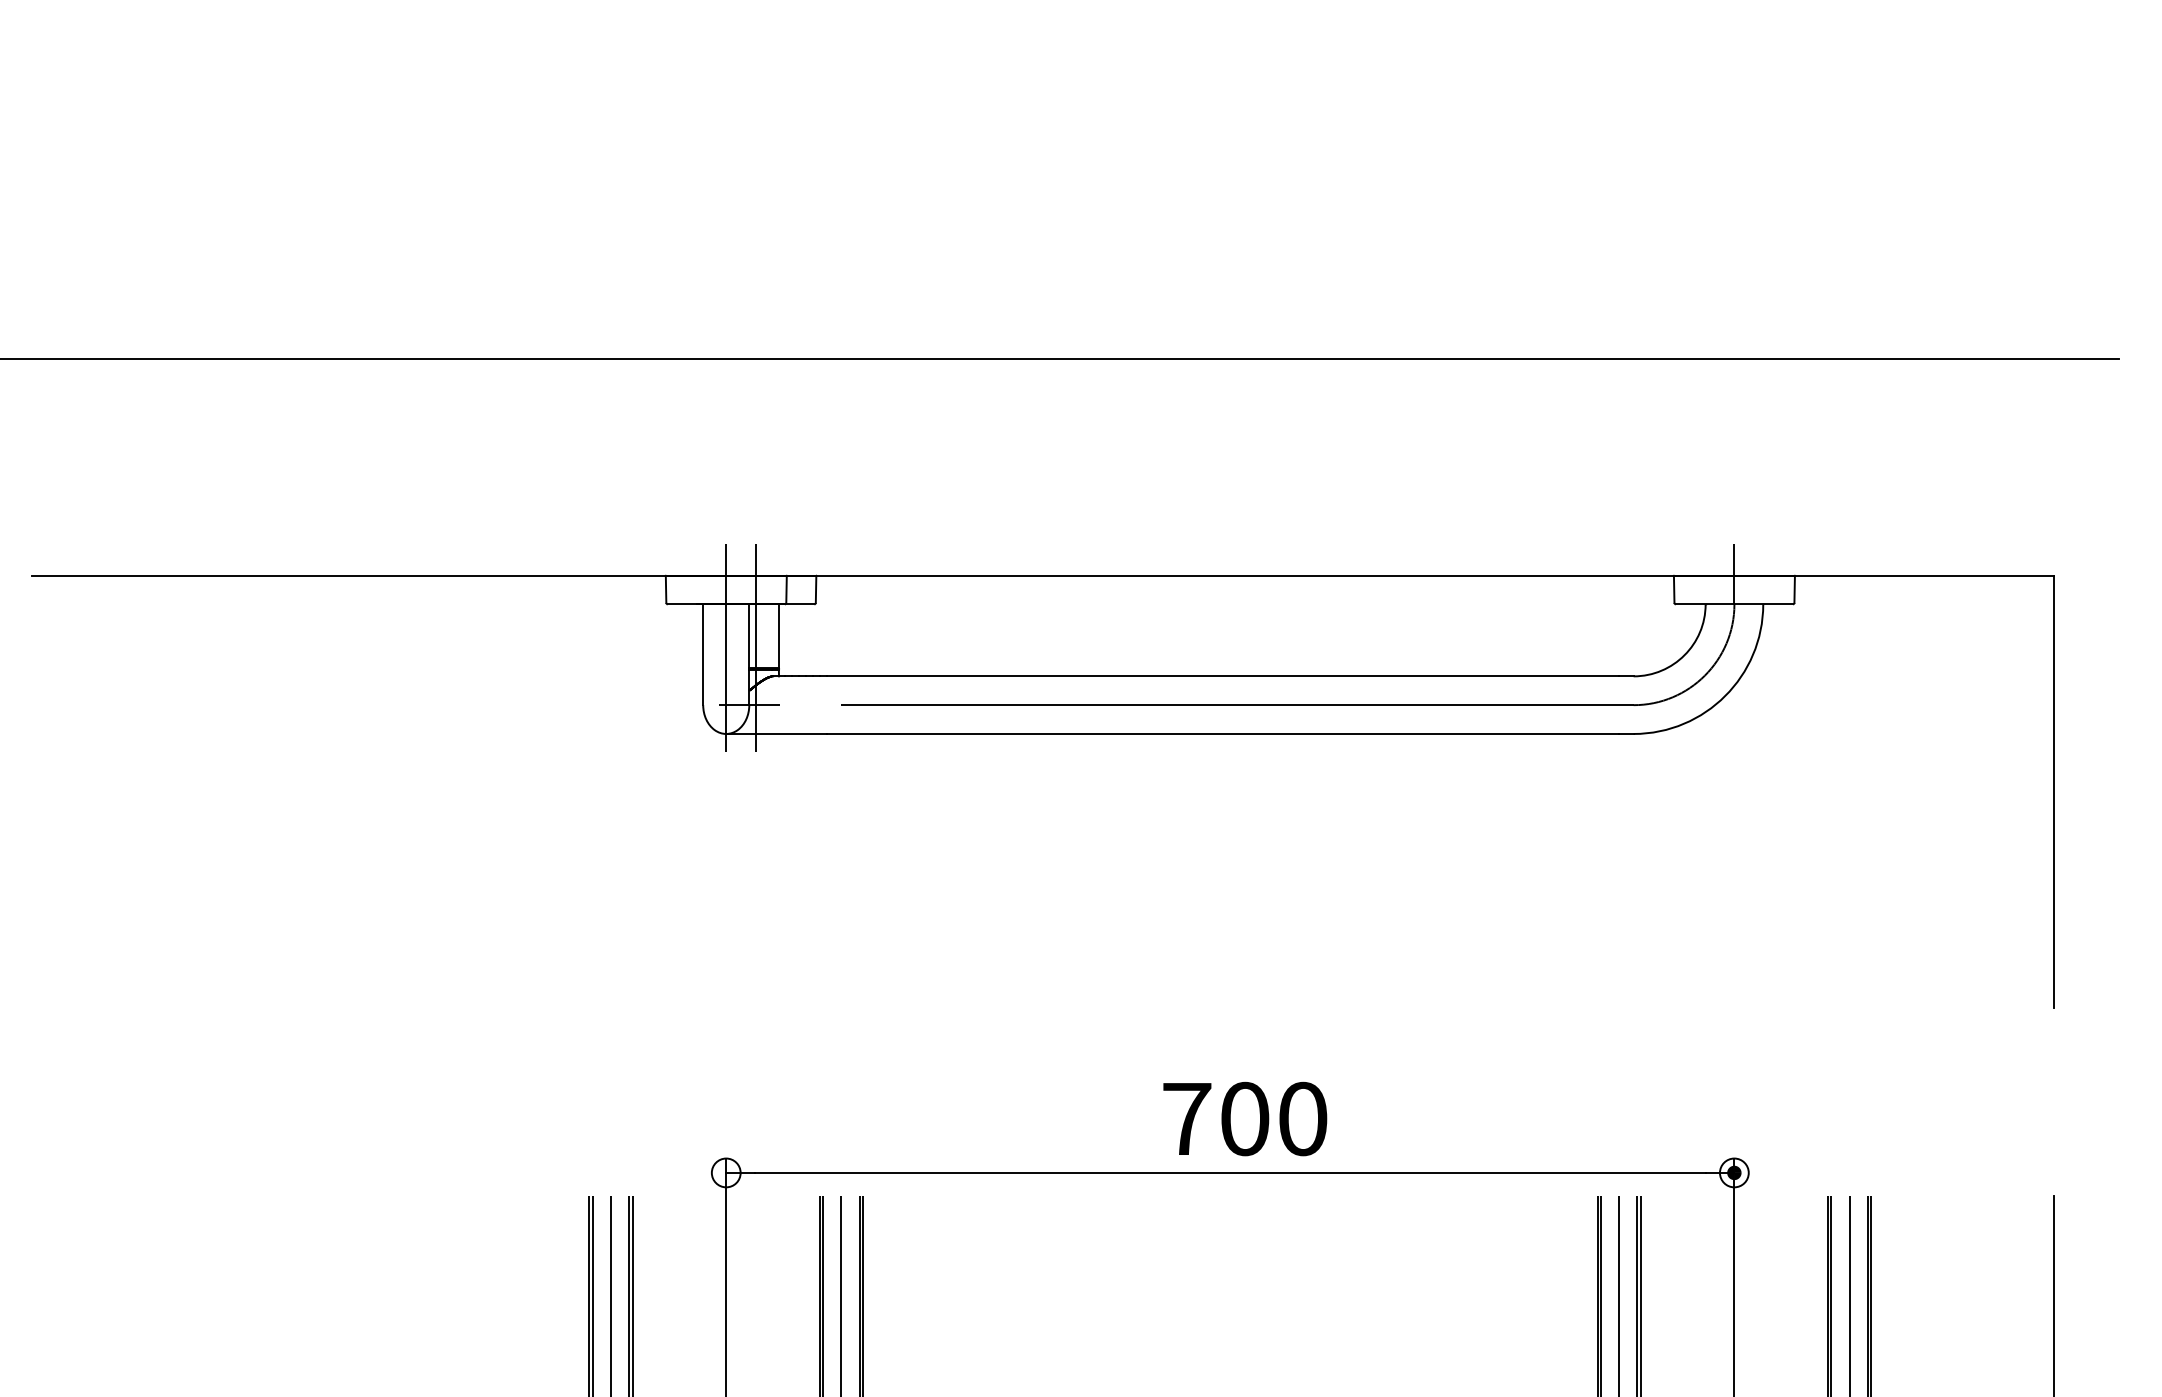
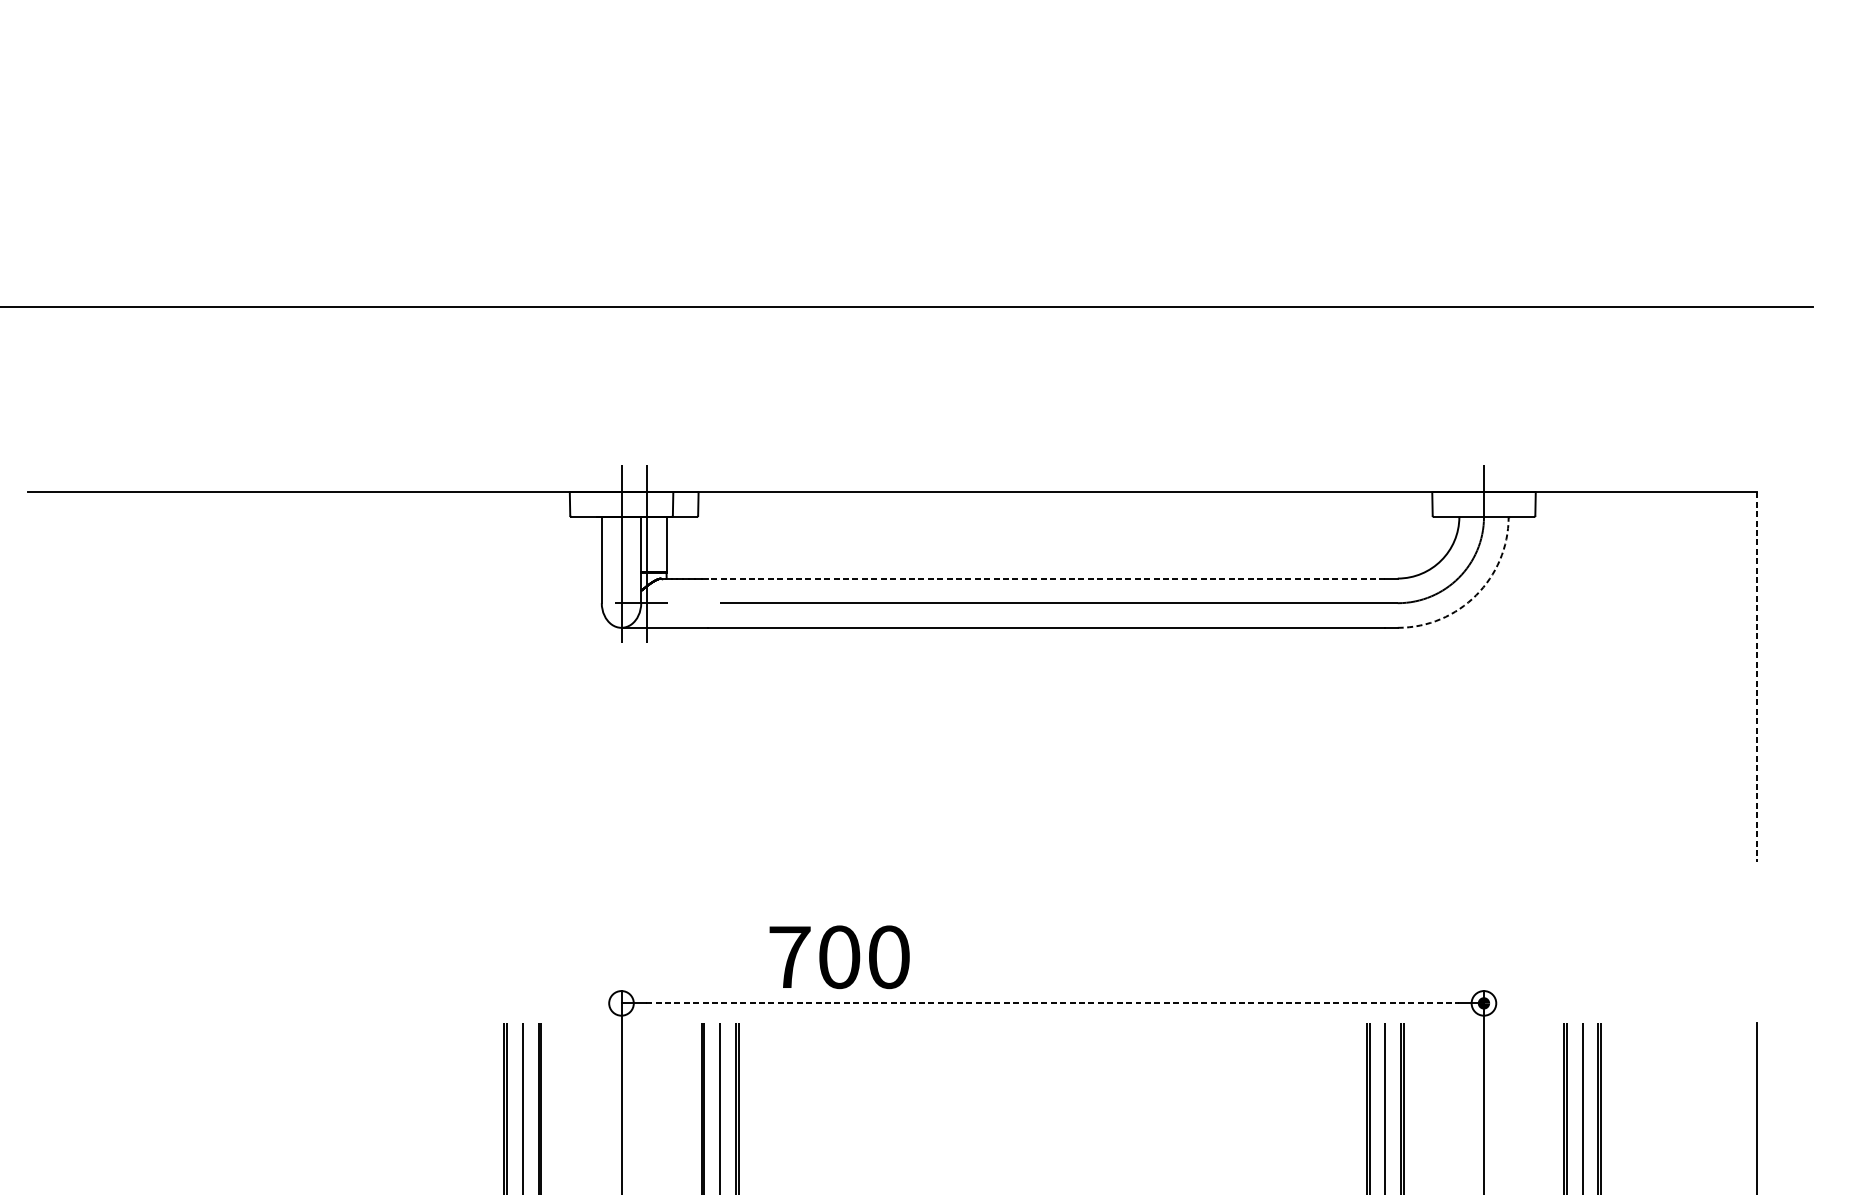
line: (1222, 676) -> (1046, 578), solid -> dashed
arc: (1725, 696) -> (1476, 595), solid -> dashed
line: (2054, 792) -> (1757, 677), solid -> dashed
text: (1245, 1118) -> (839, 956), moved
line: (1230, 1172) -> (1052, 1003), solid -> dashed

